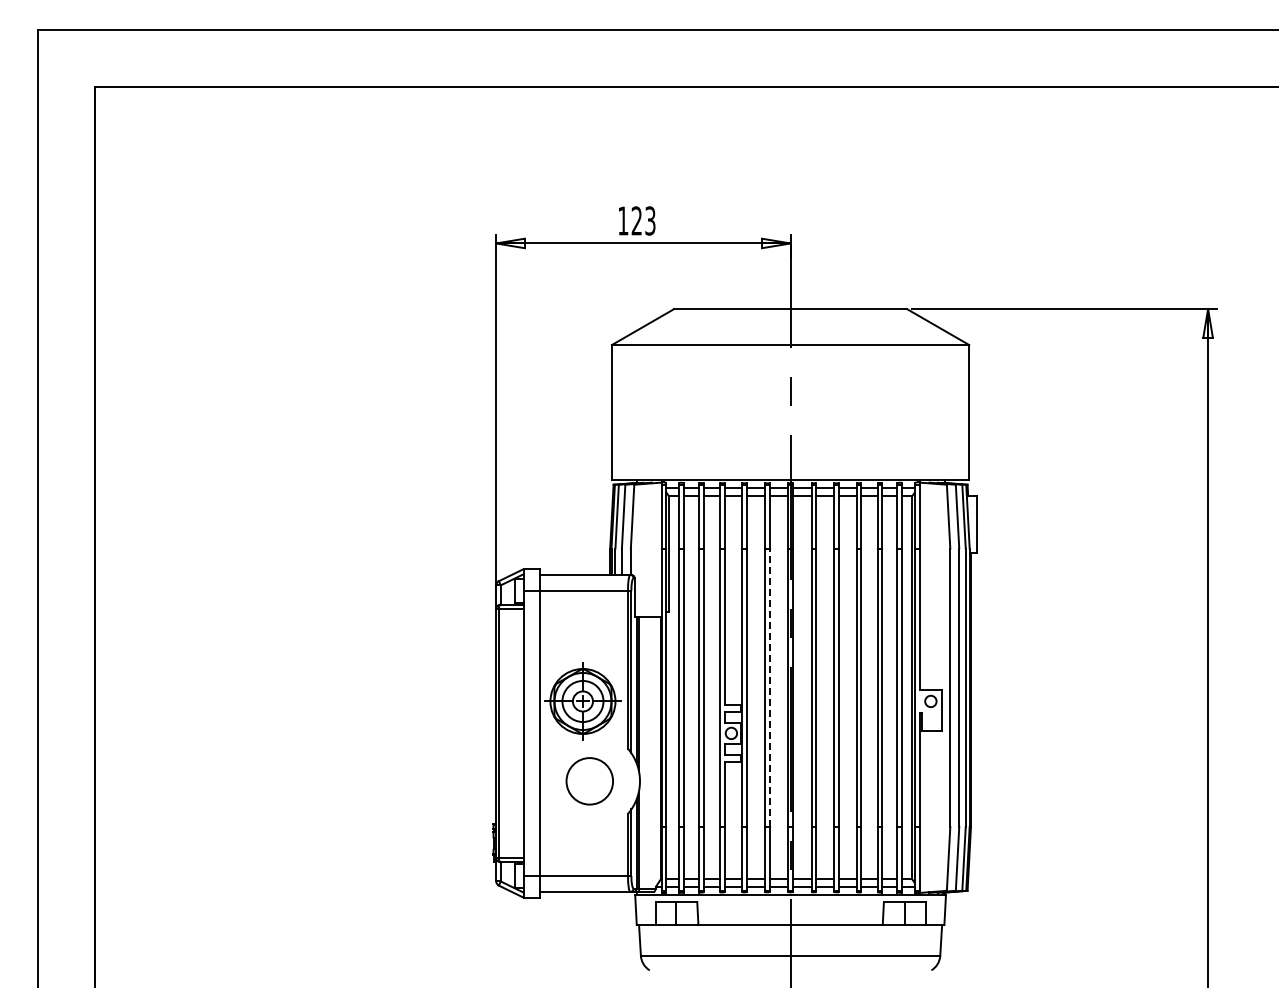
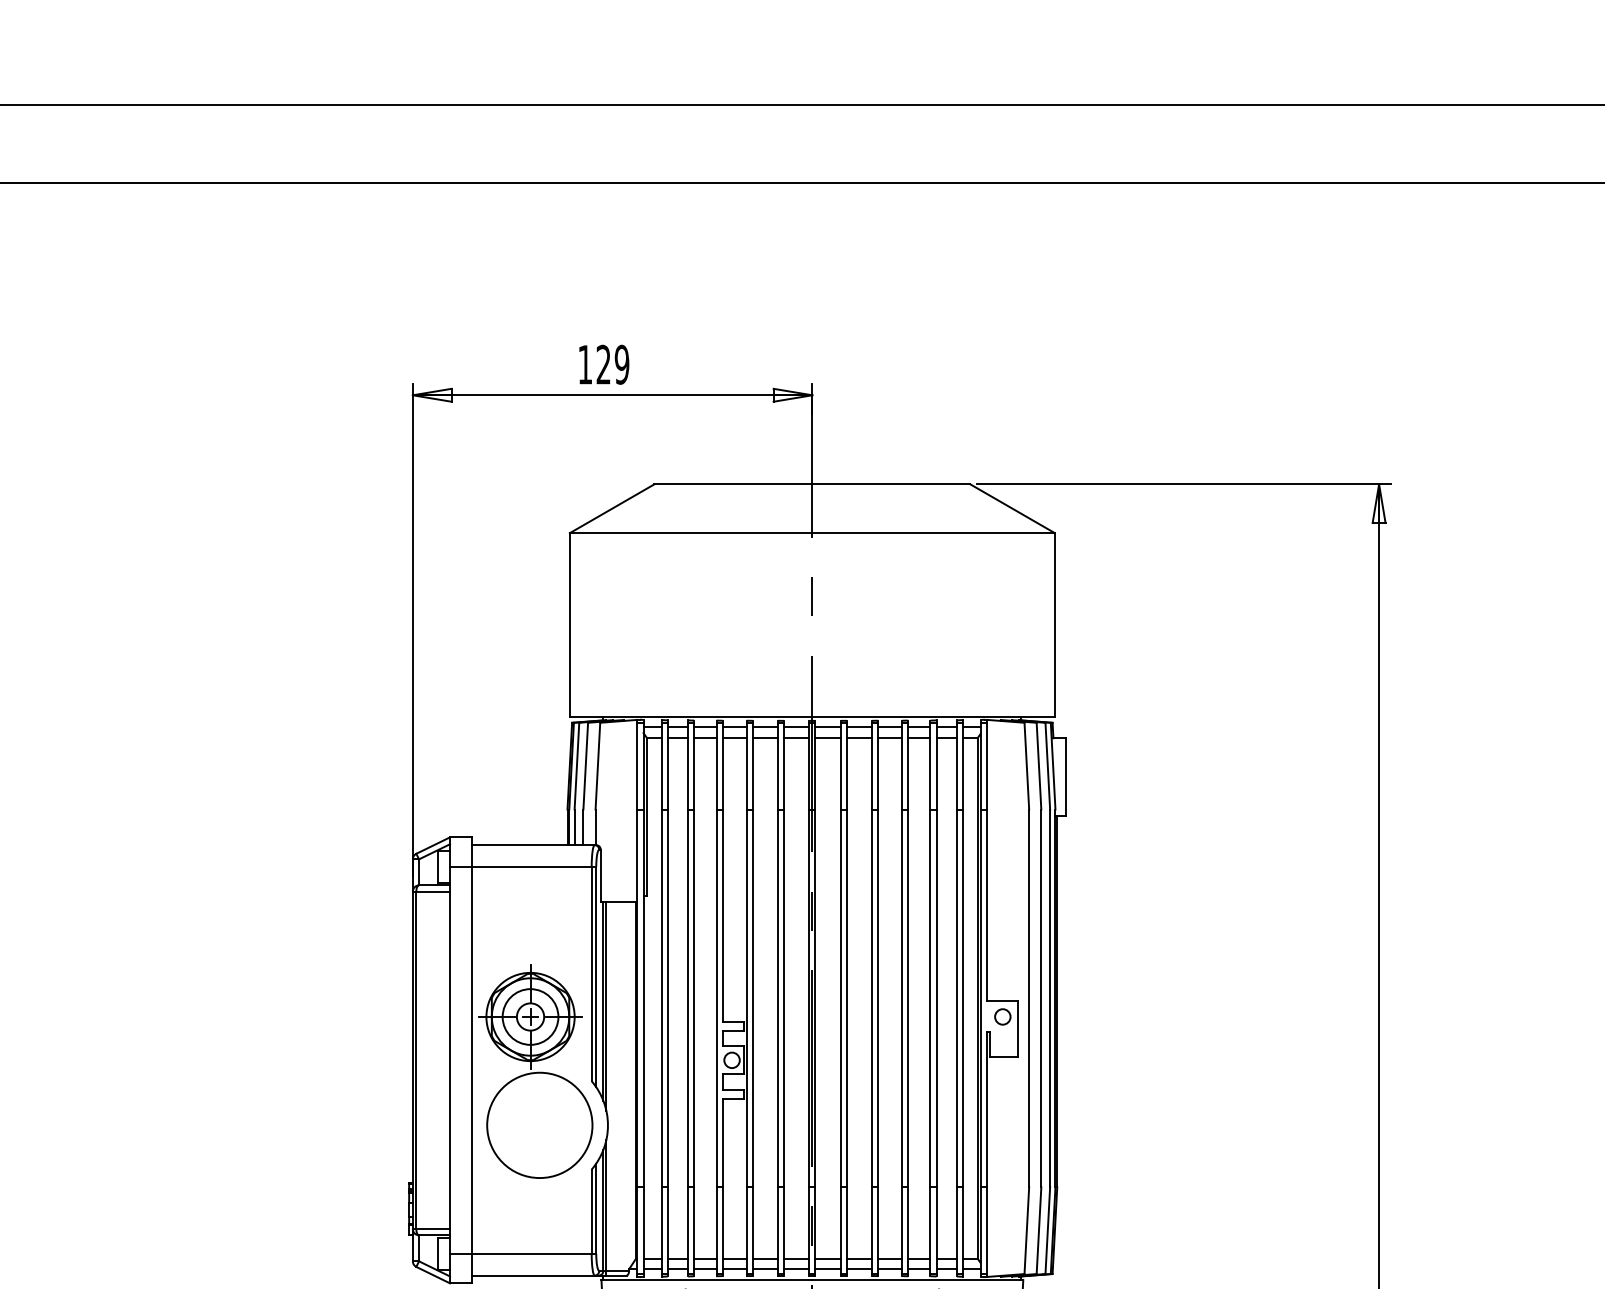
text: (650, 220) -> (622, 364), 123 -> 129
line: (769, 687) -> (783, 998), dashed -> solid
circle: (589, 781) -> (539, 1125), size x1.67

